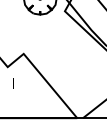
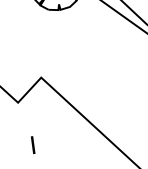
text: (13, 83) -> (33, 144), moved

